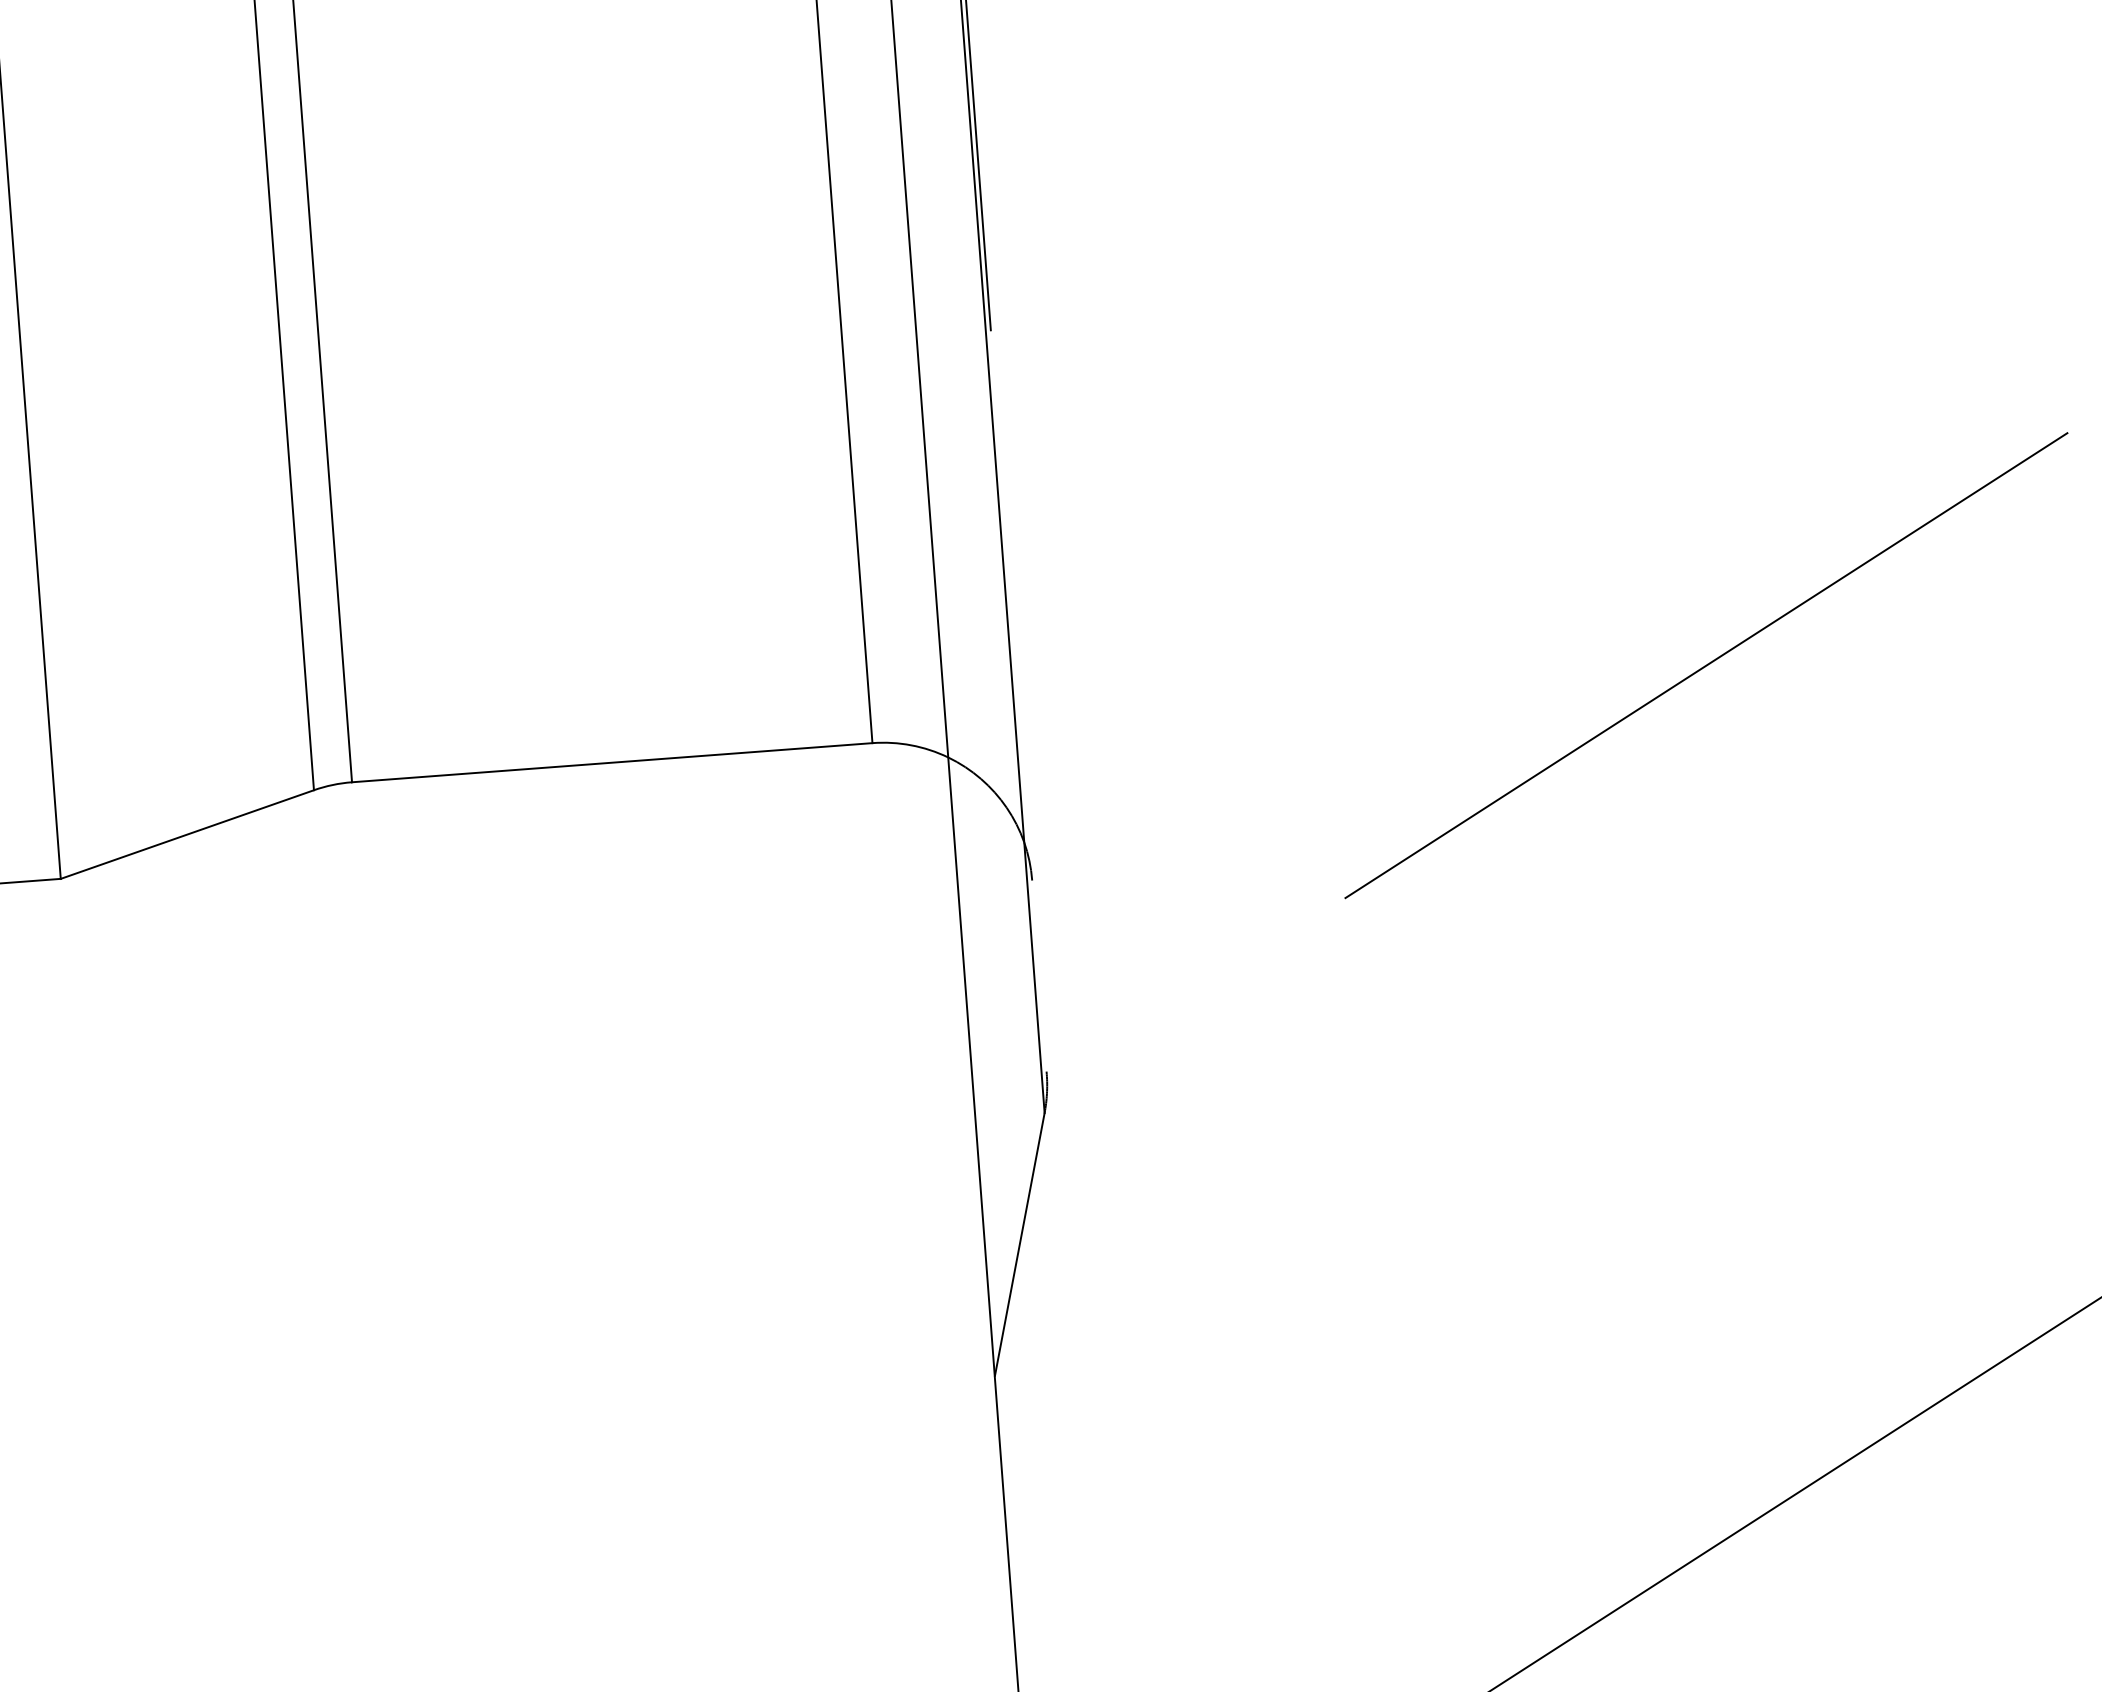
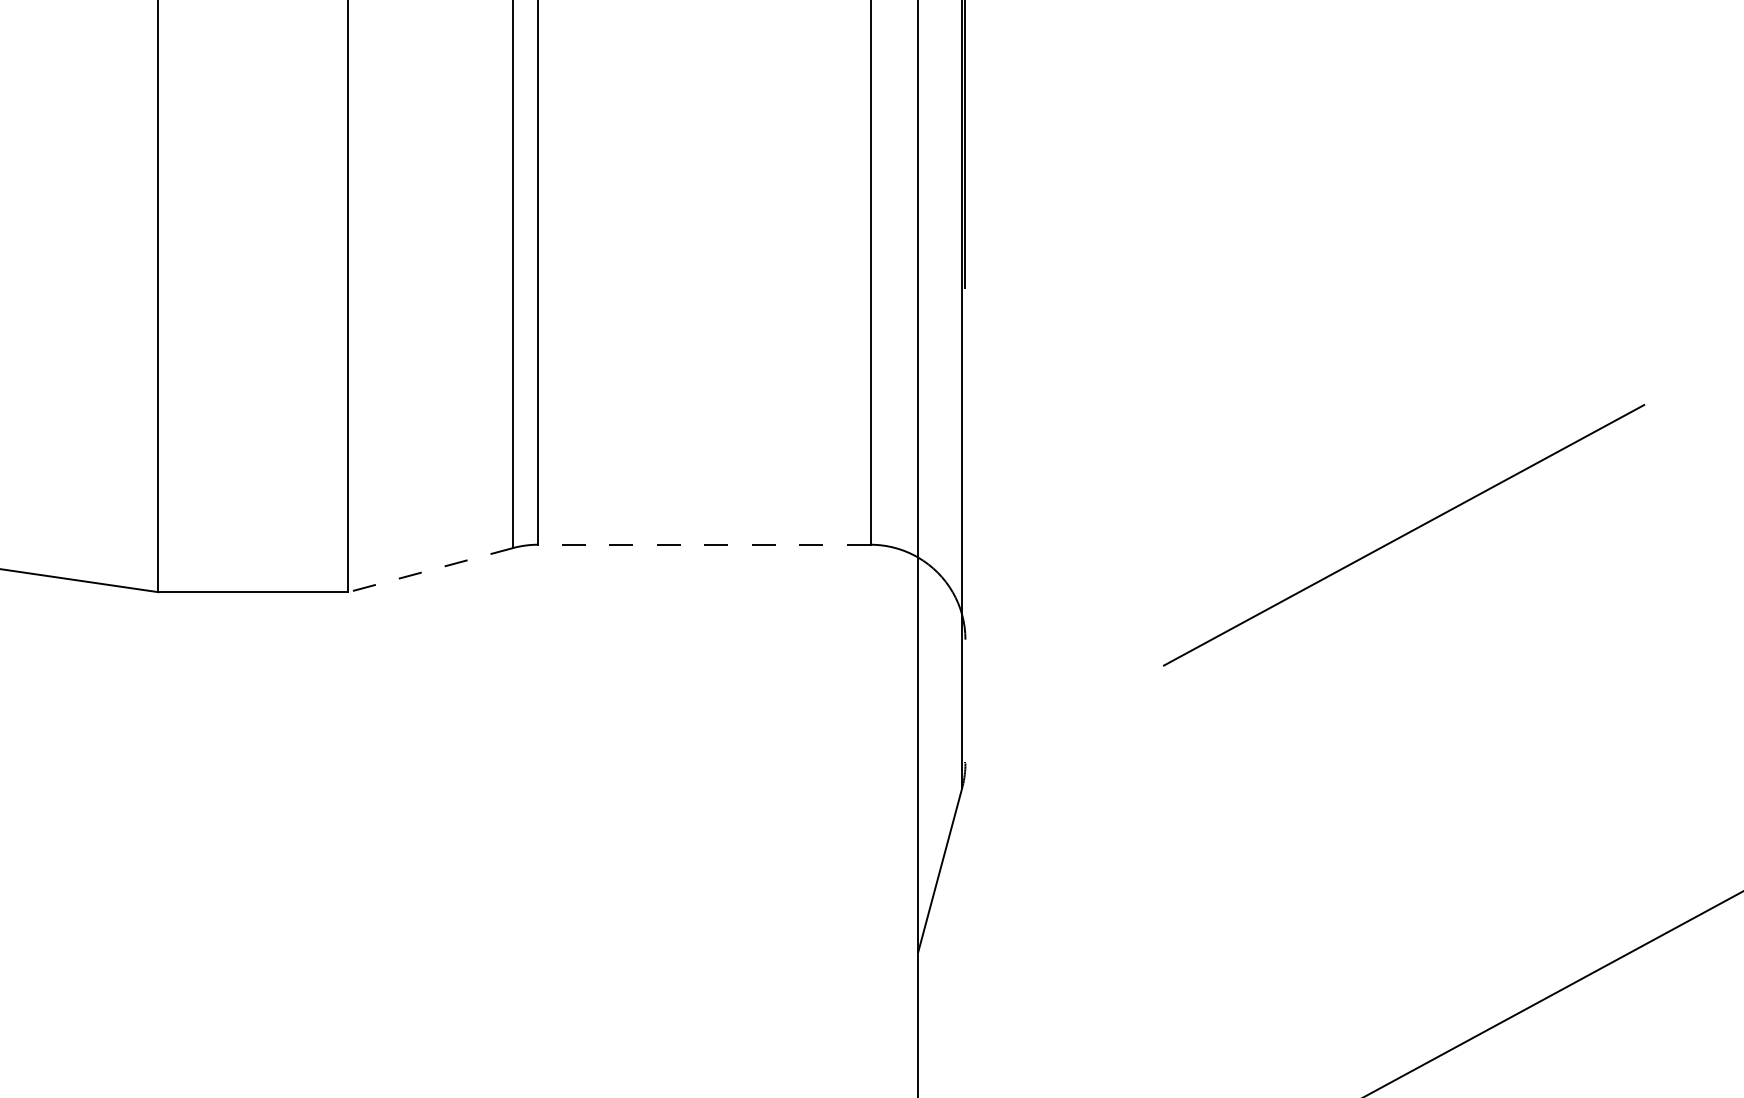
line: (610, 762) -> (703, 544), solid -> dashed
line: (186, 835) -> (430, 570), solid -> dashed

